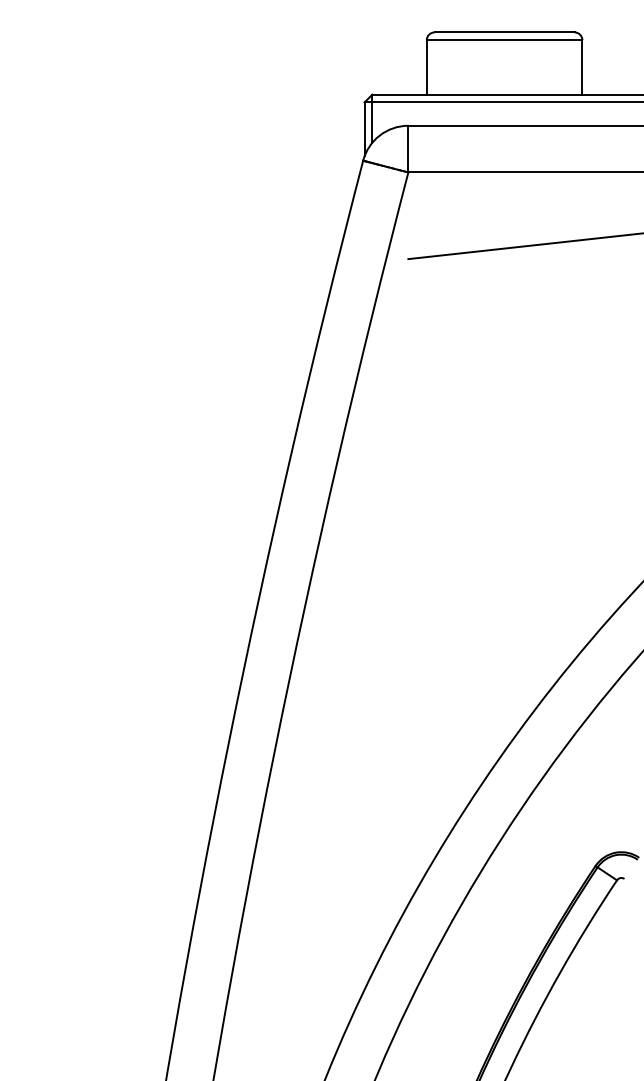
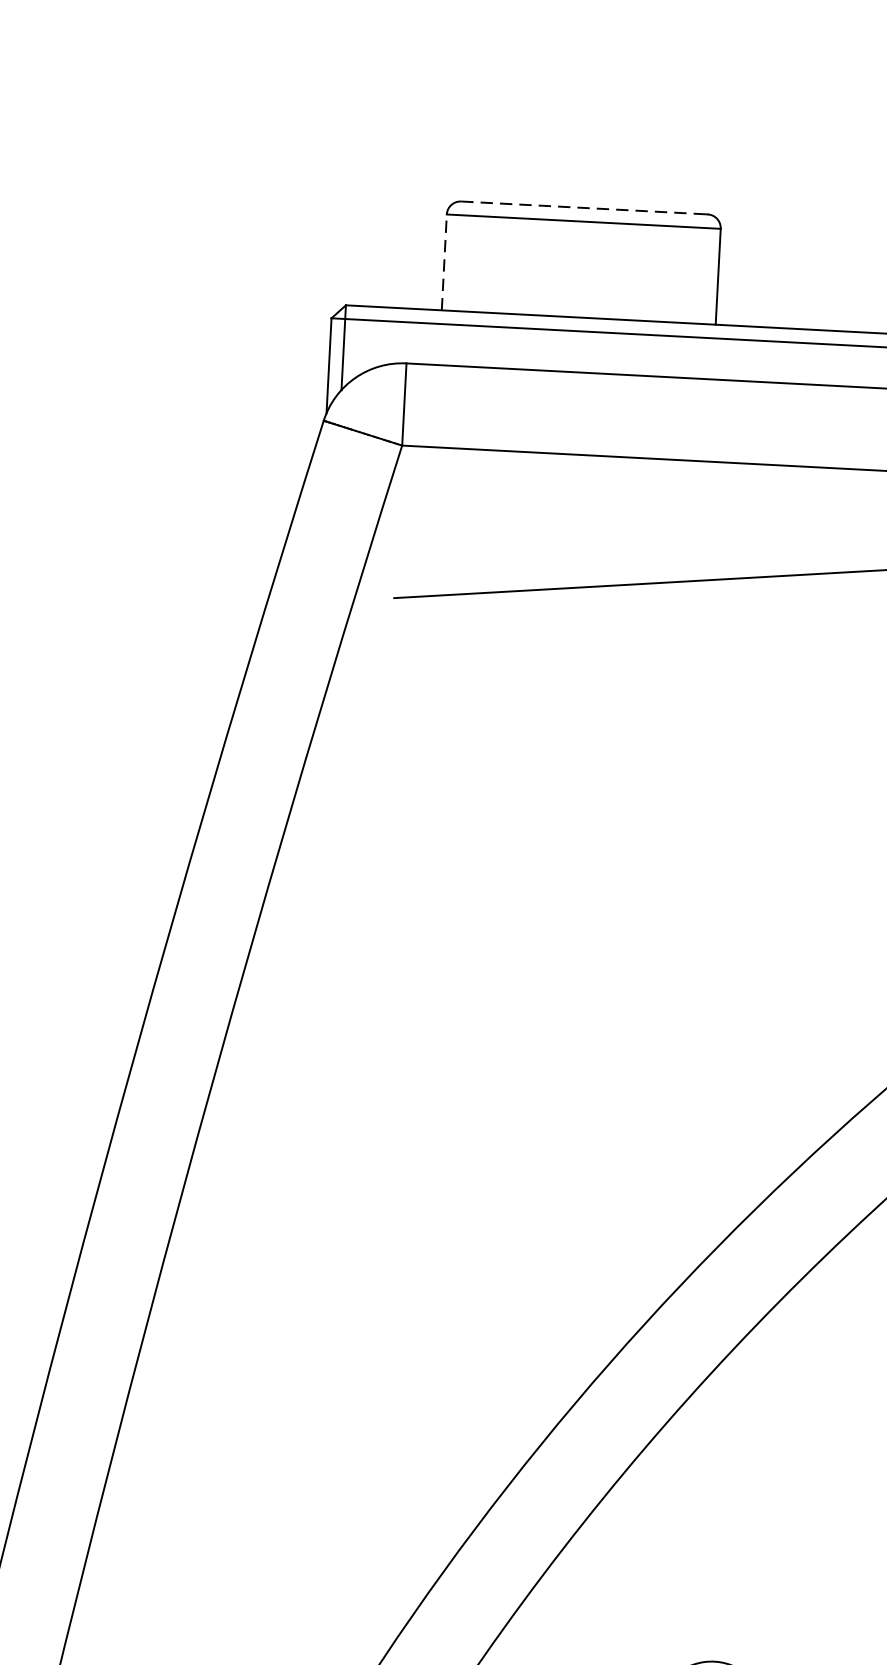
line: (505, 32) -> (586, 208), solid -> dashed
line: (426, 66) -> (443, 260), solid -> dashed

